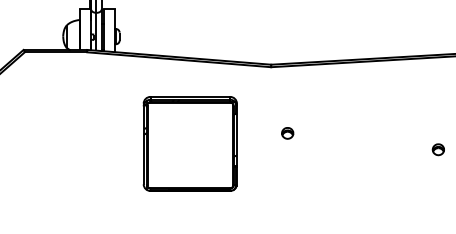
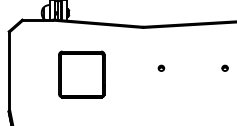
part: (287, 131) -> (161, 67), moved
part: (189, 143) -> (81, 74), moved

